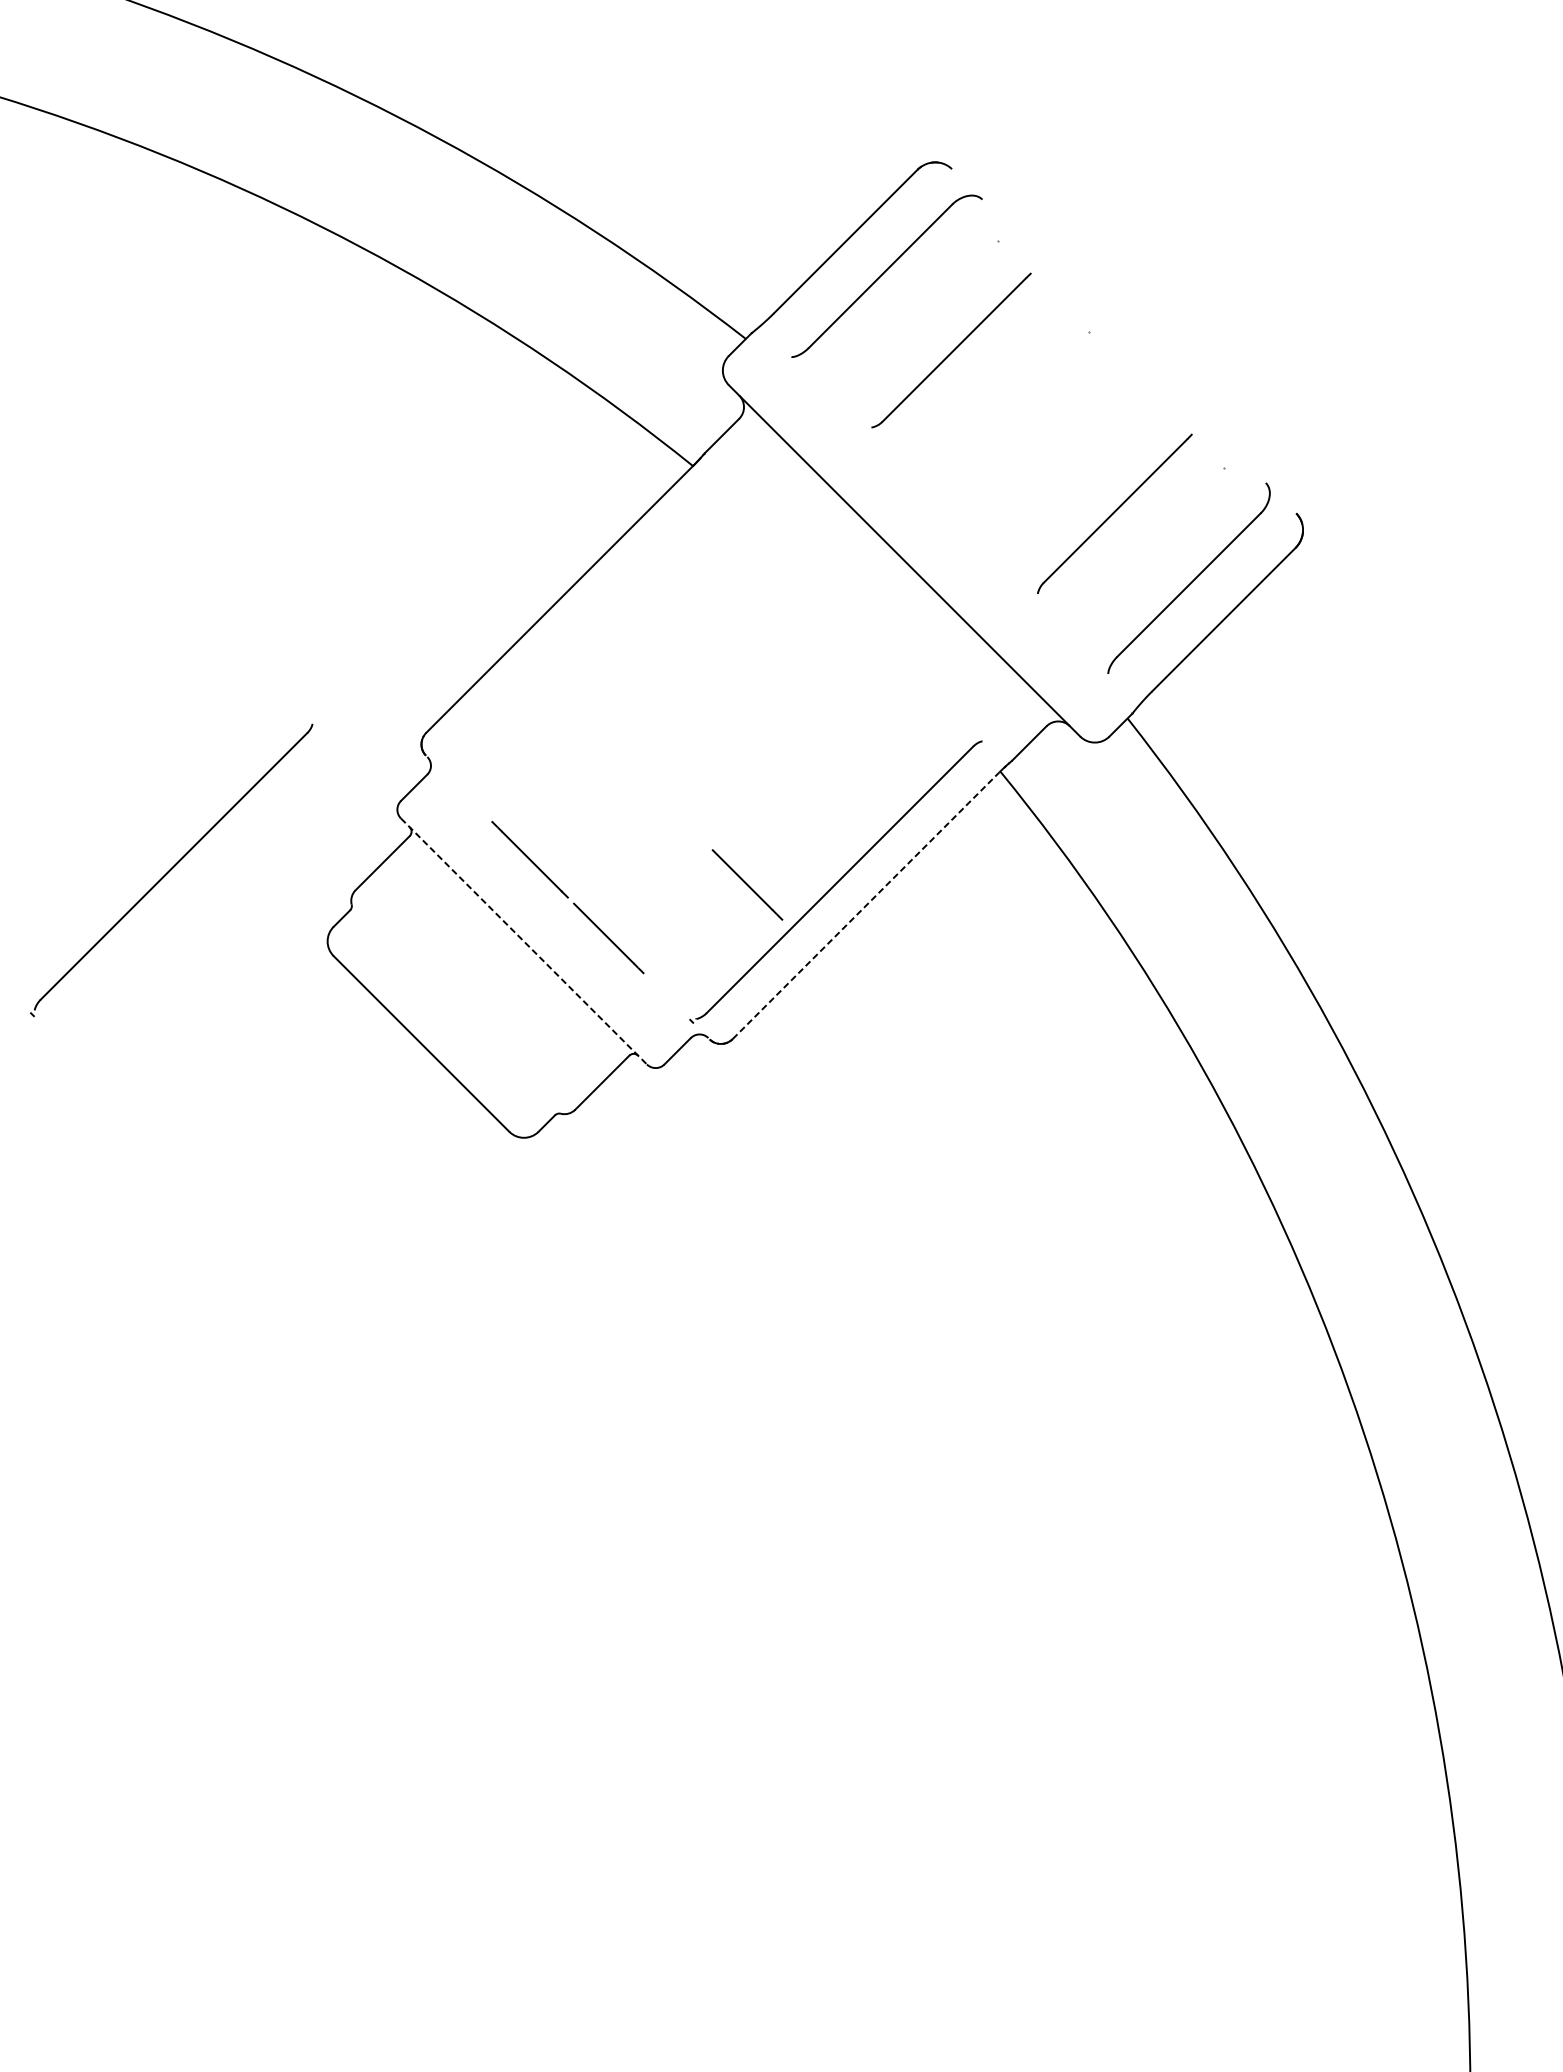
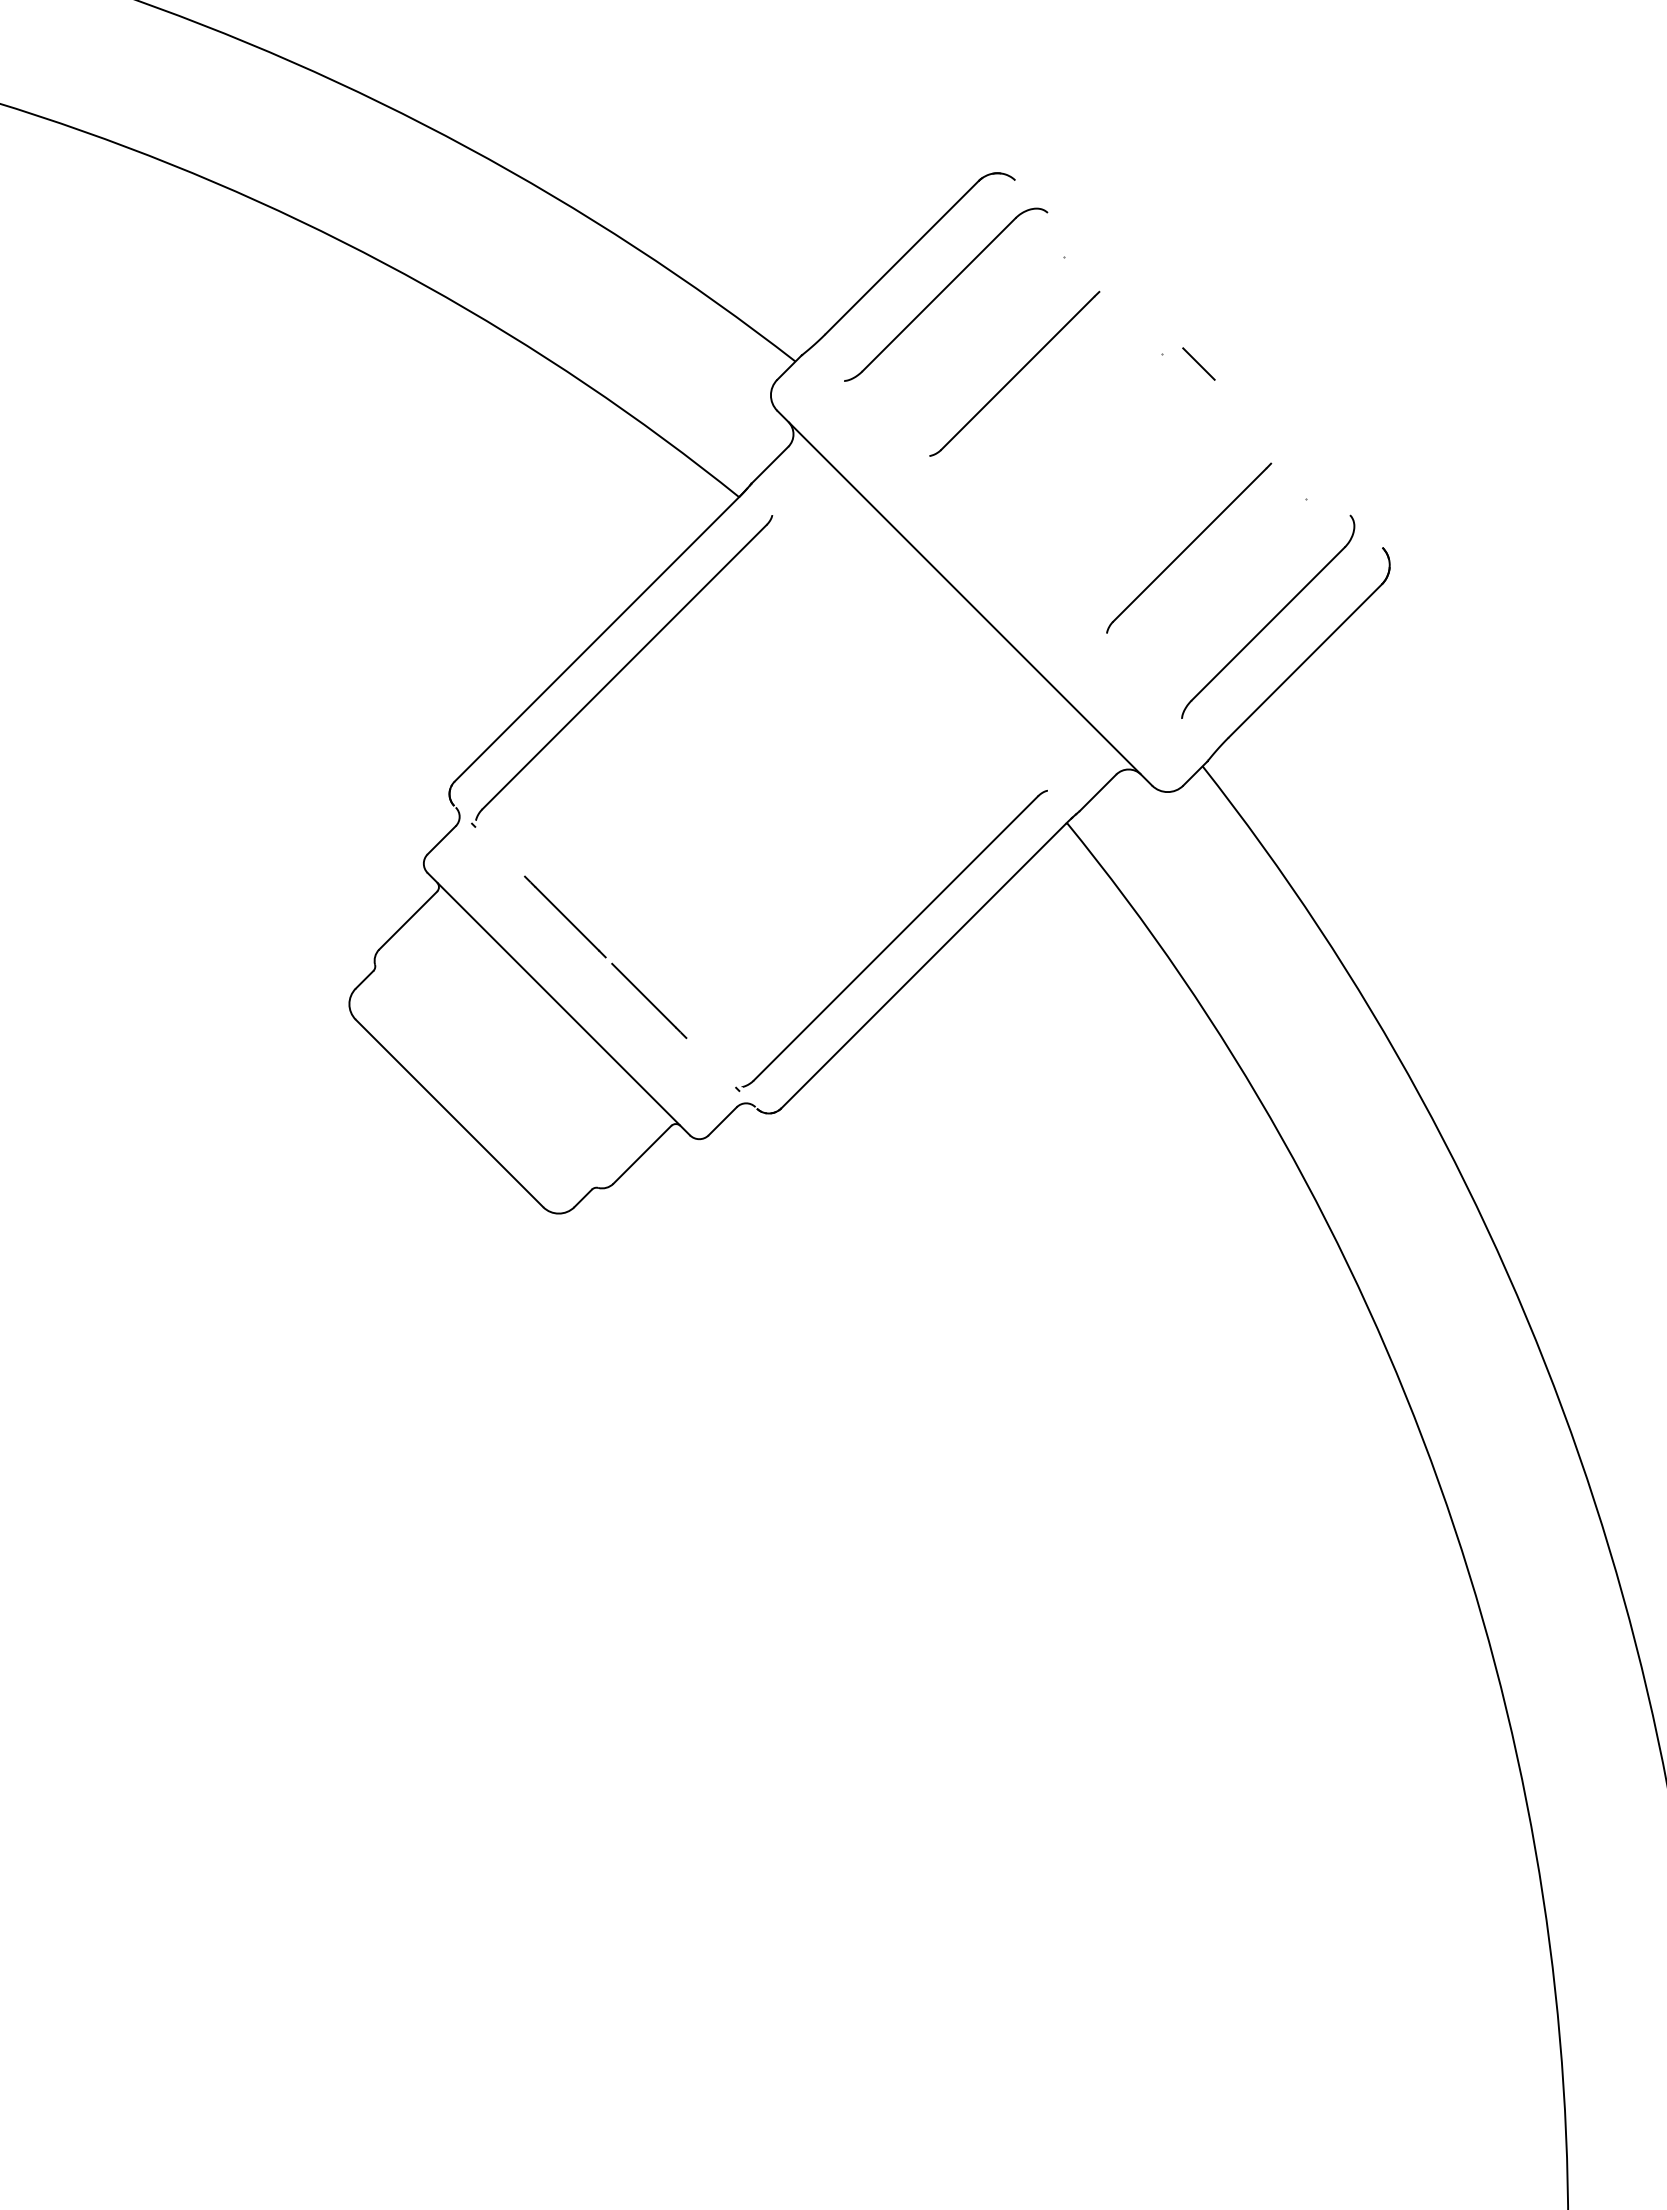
line: (1123, 340) -> (1198, 363), added
part: (172, 870) -> (622, 671), moved
line: (747, 884) -> (797, 943), removed
line: (865, 906) -> (923, 966), dashed -> solid
line: (524, 941) -> (559, 1004), dashed -> solid

